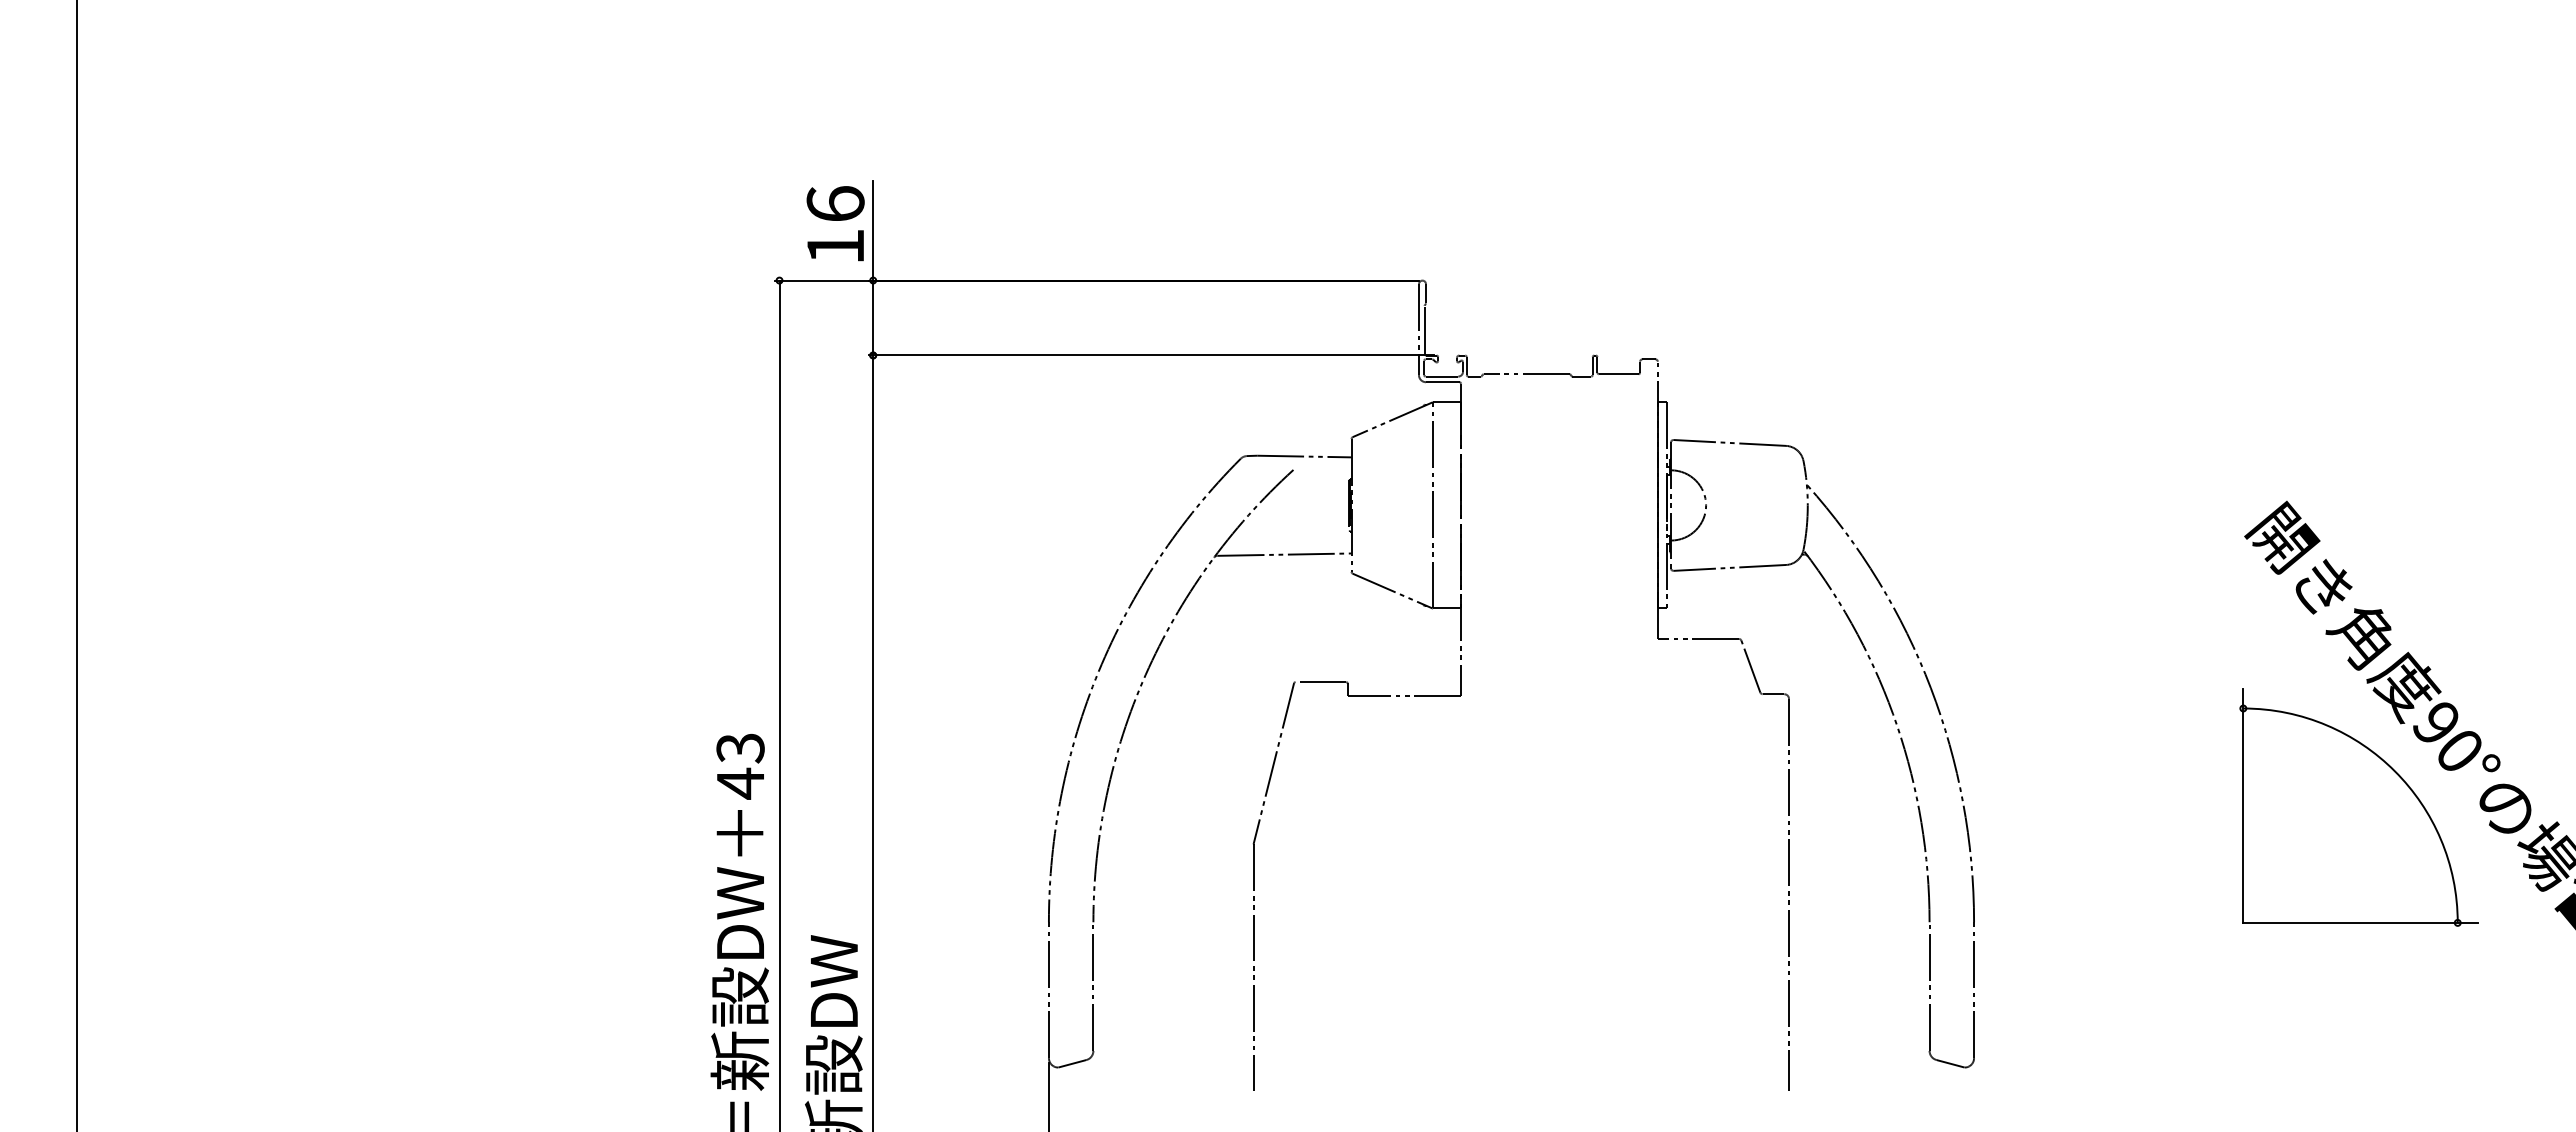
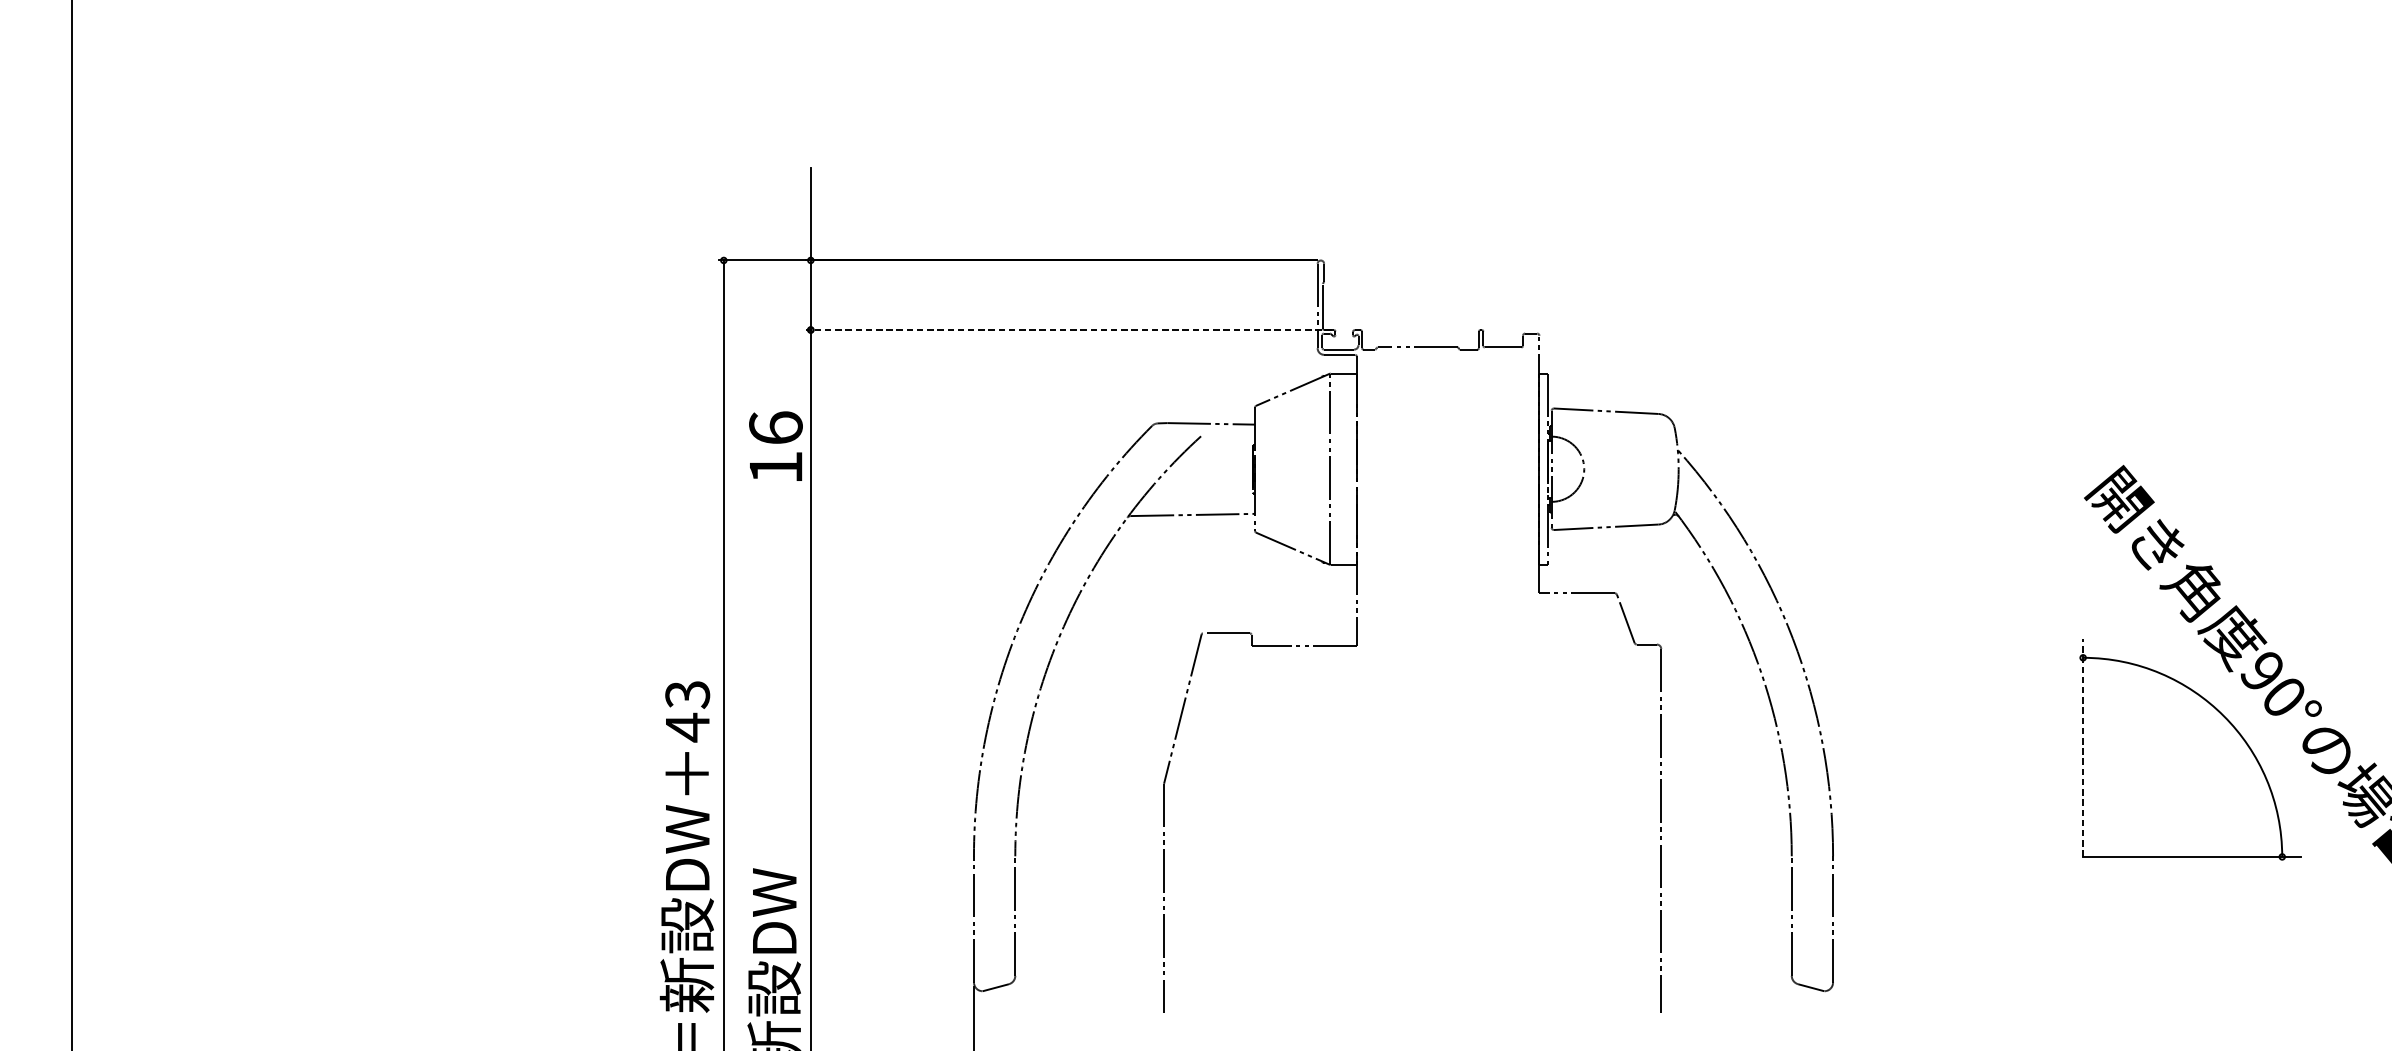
text: (835, 223) -> (775, 446), moved
line: (1151, 355) -> (1069, 330), solid -> dashed
line: (2243, 805) -> (2083, 747), solid -> dashed

